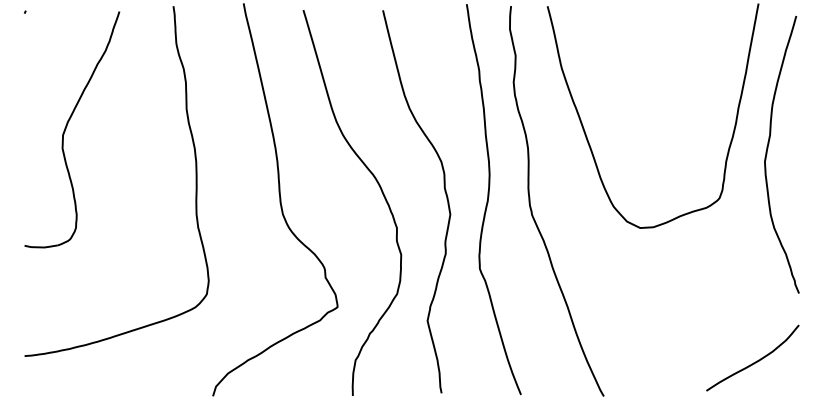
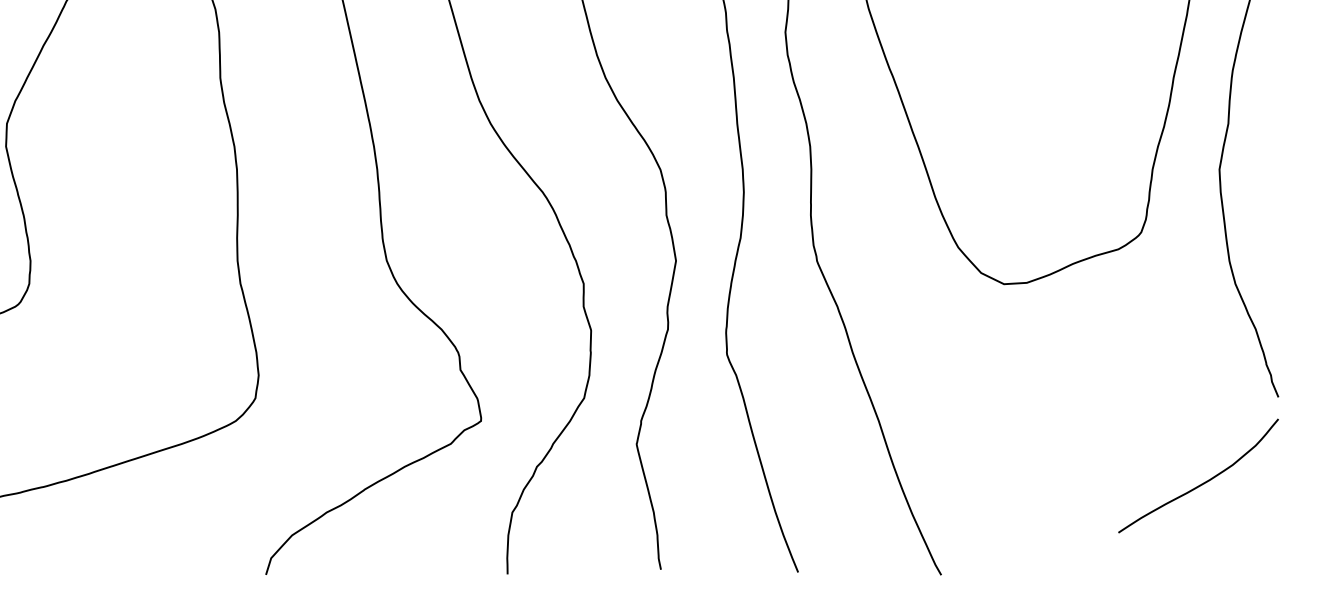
curve: (755, 361) -> (1203, 481), moved

